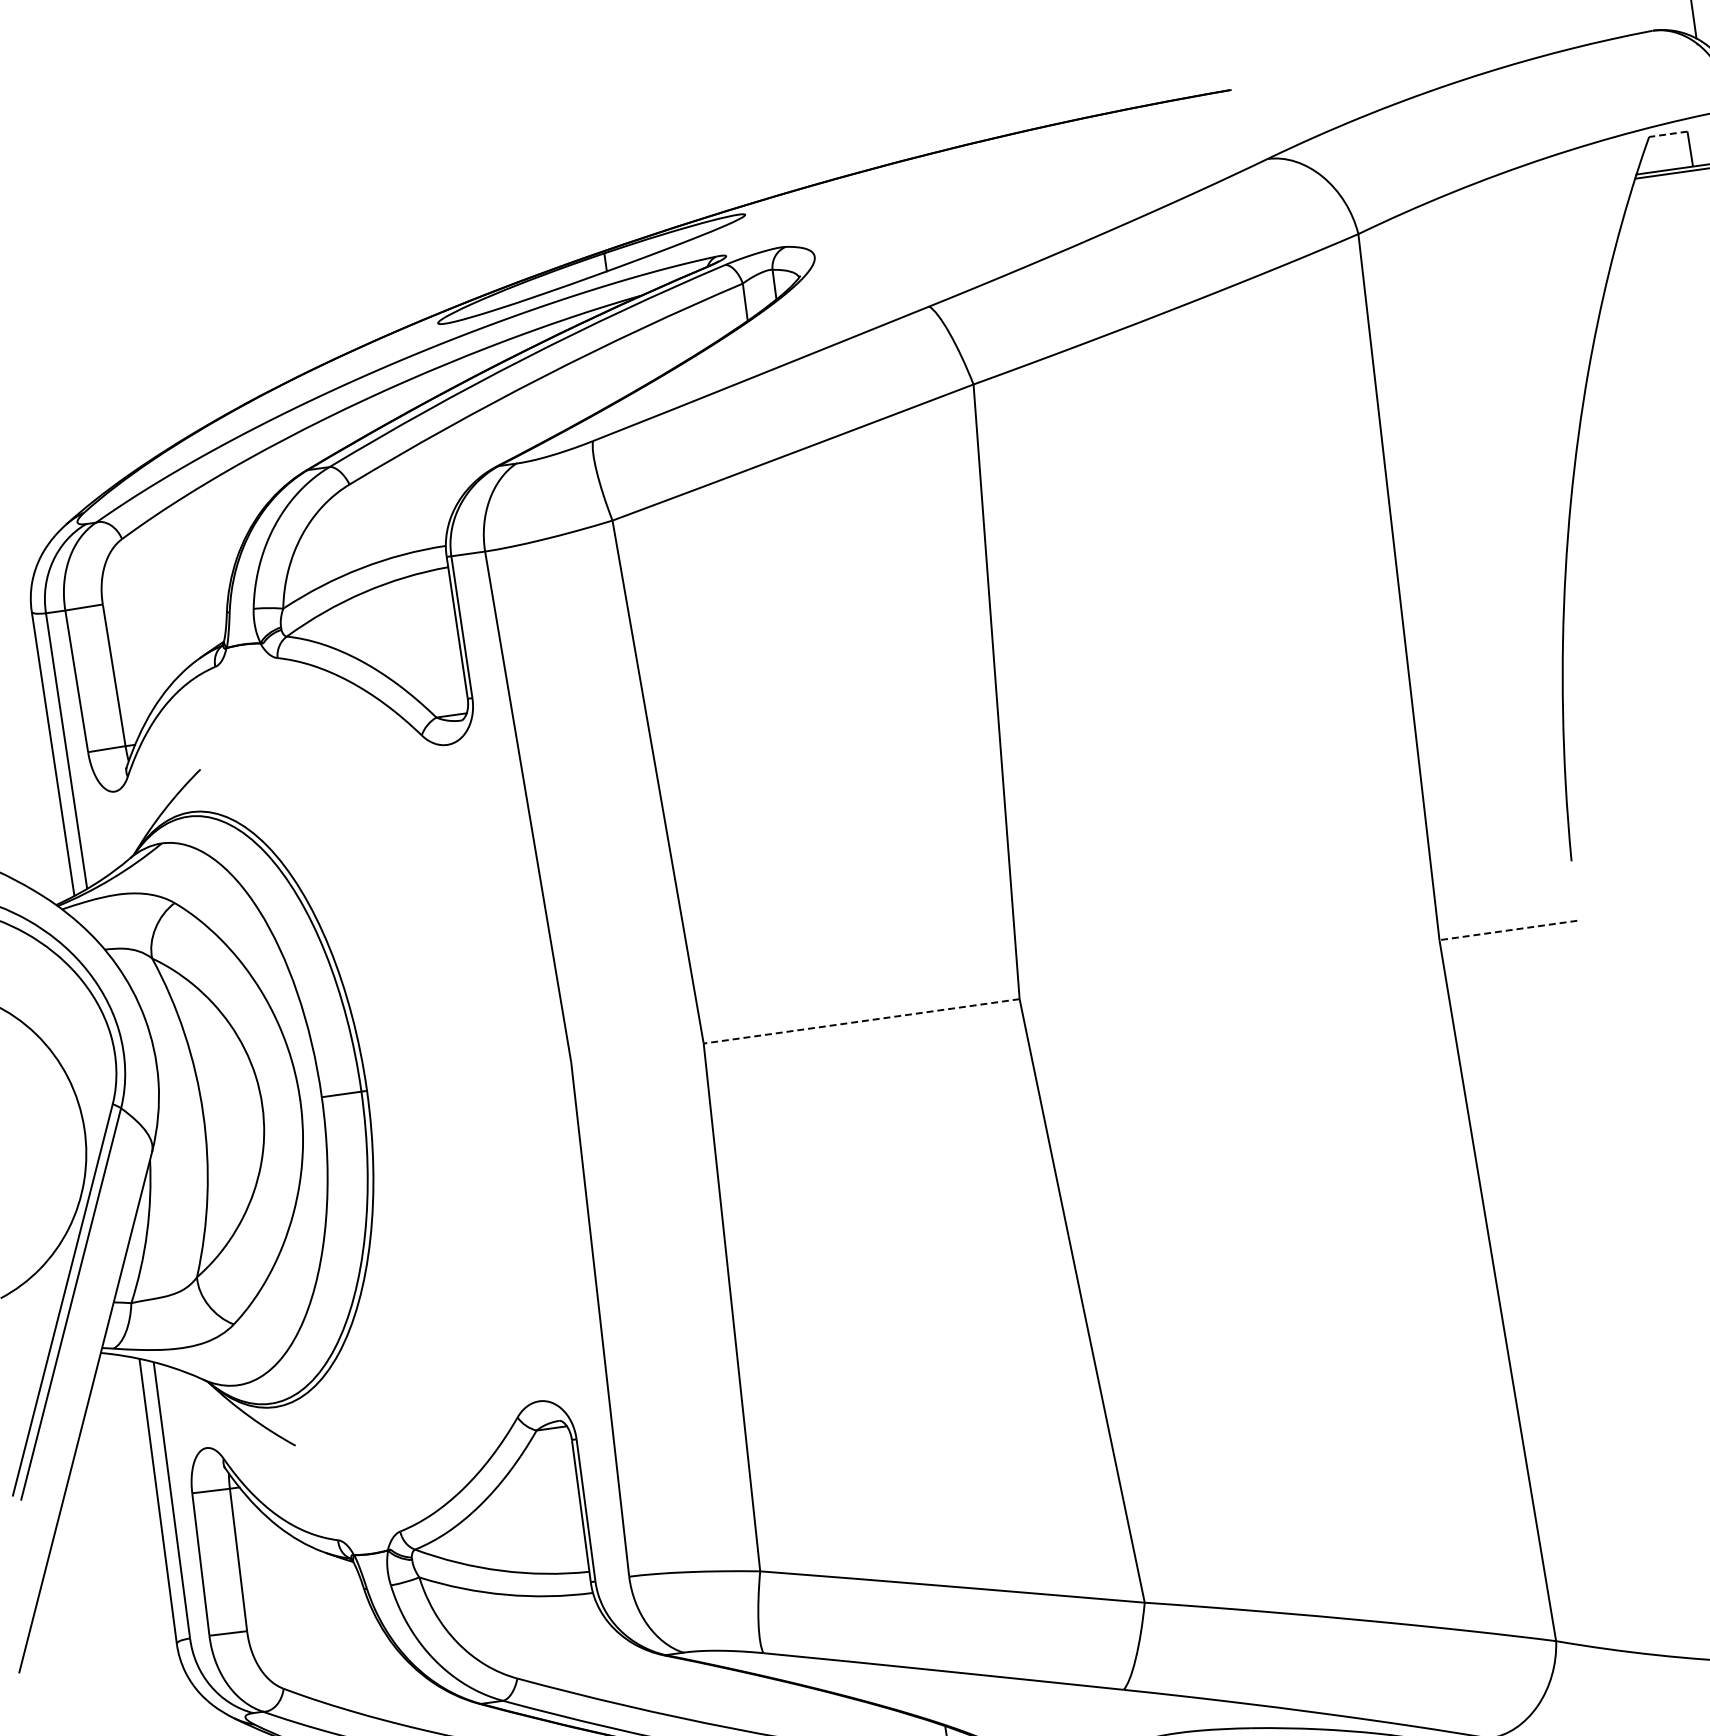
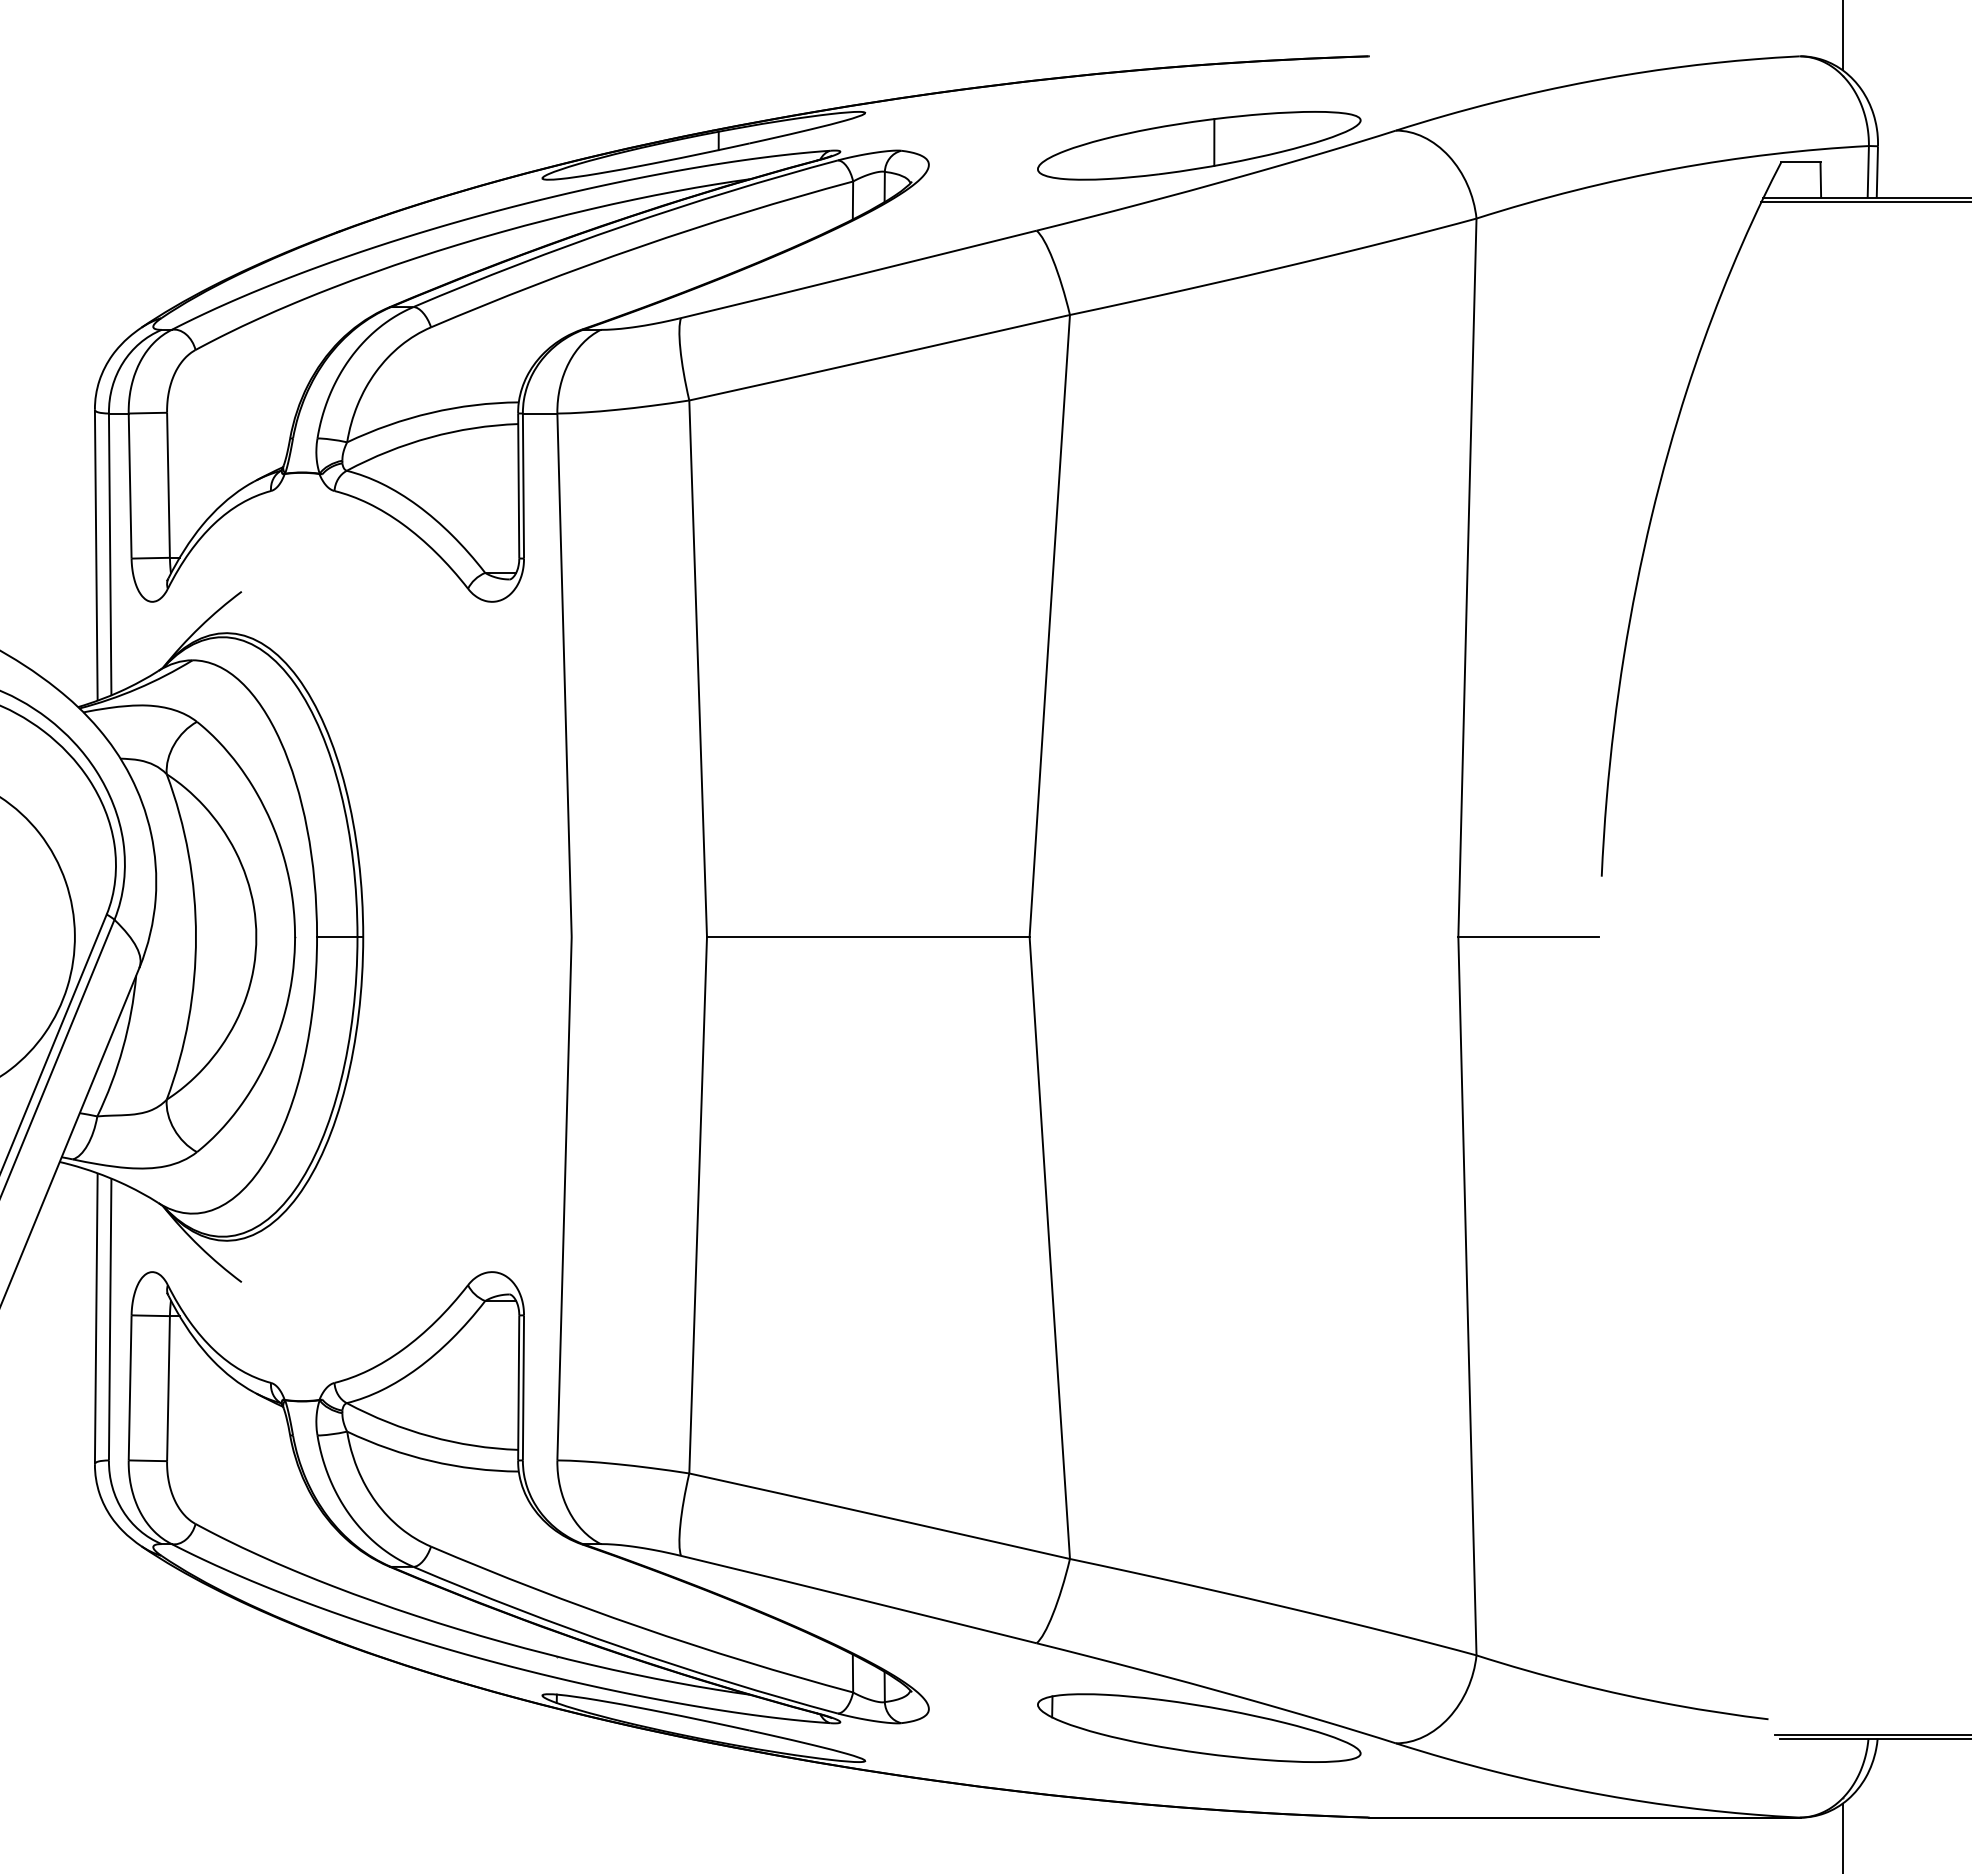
line: (1667, 134) -> (1800, 162), dashed -> solid
part: (1077, 200) -> (1199, 145), added
line: (1508, 930) -> (1528, 936), dashed -> solid
line: (860, 1020) -> (867, 936), dashed -> solid

